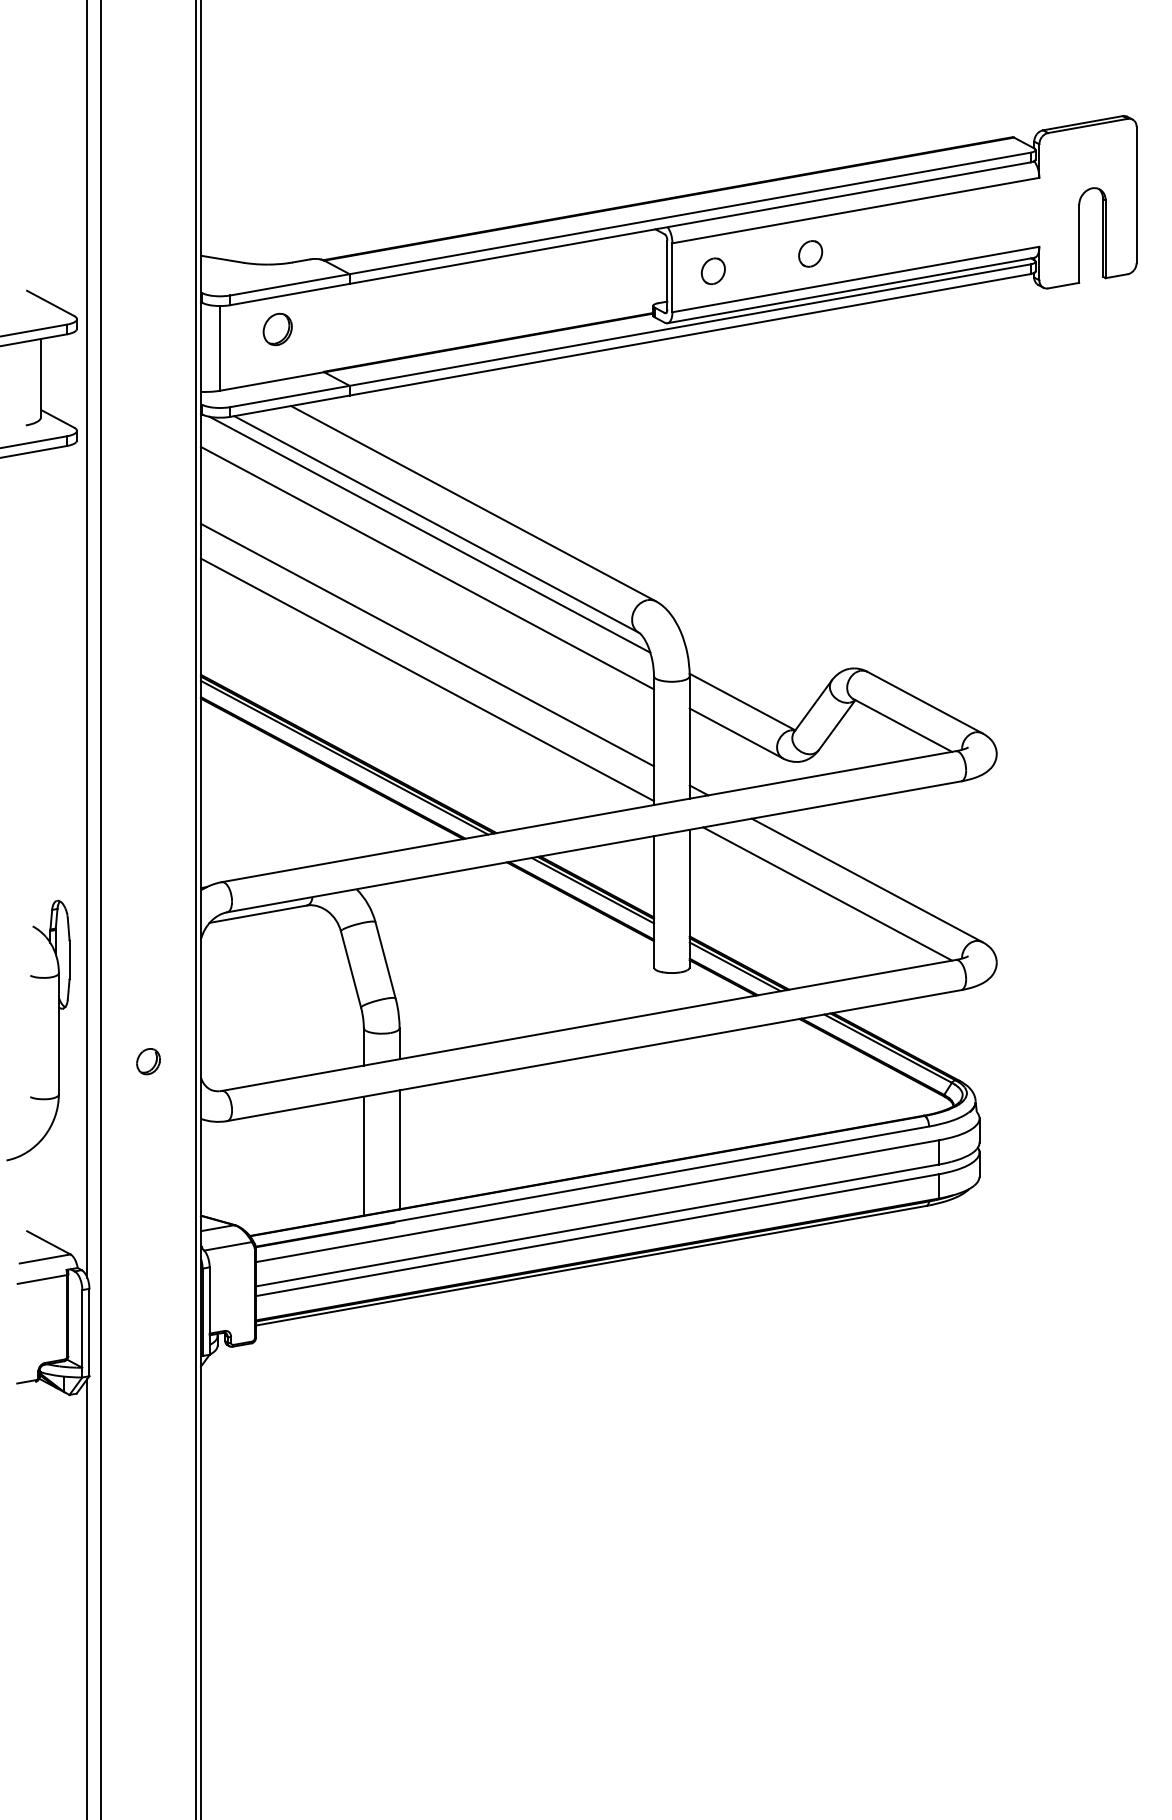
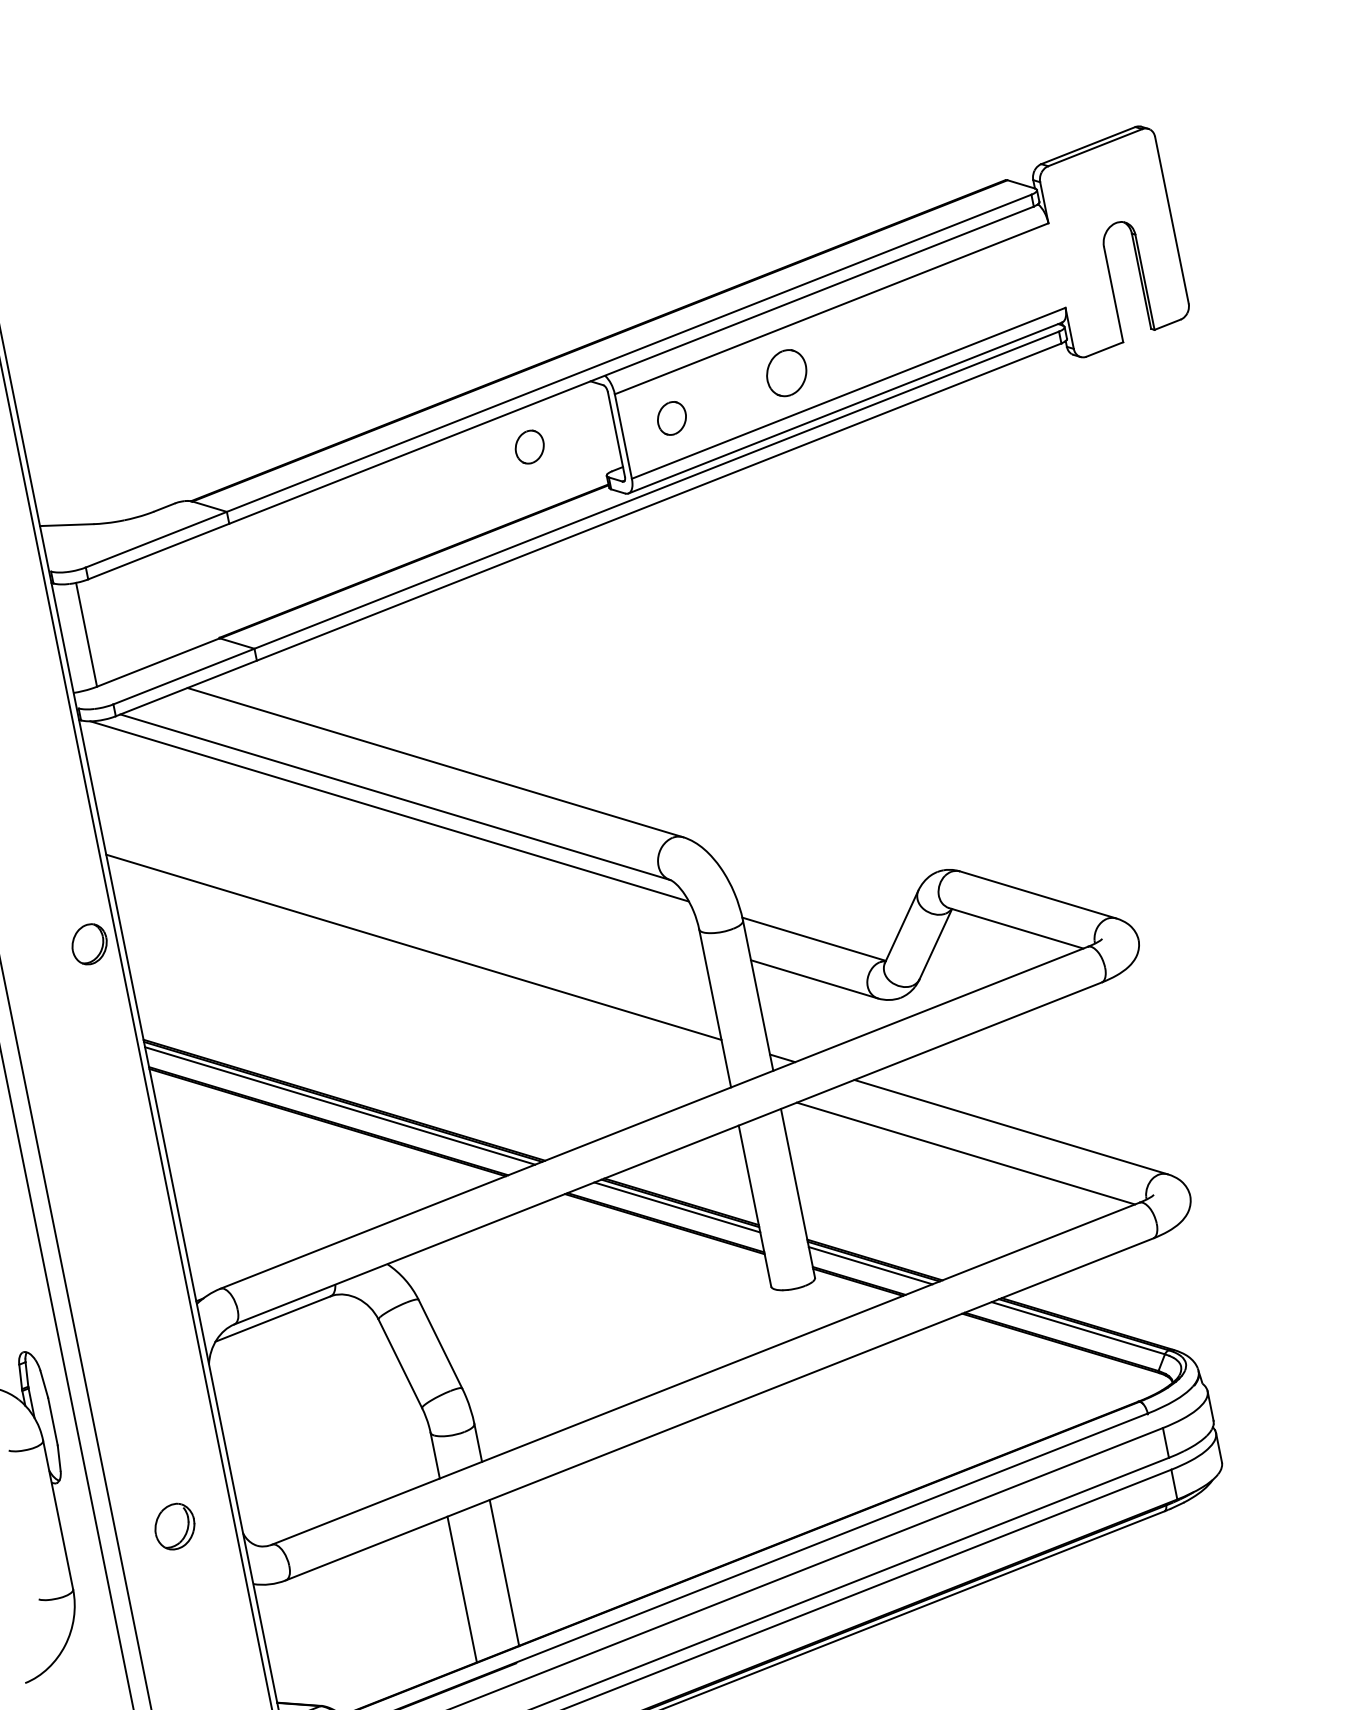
part: (810, 253) -> (786, 372), size x1.4
part: (596, 271) -> (528, 447), added
part: (277, 329) -> (89, 944), moved
line: (426, 567) -> (393, 852), removed
line: (426, 679) -> (421, 989), removed
part: (148, 1061) -> (174, 1526), size x1.4

